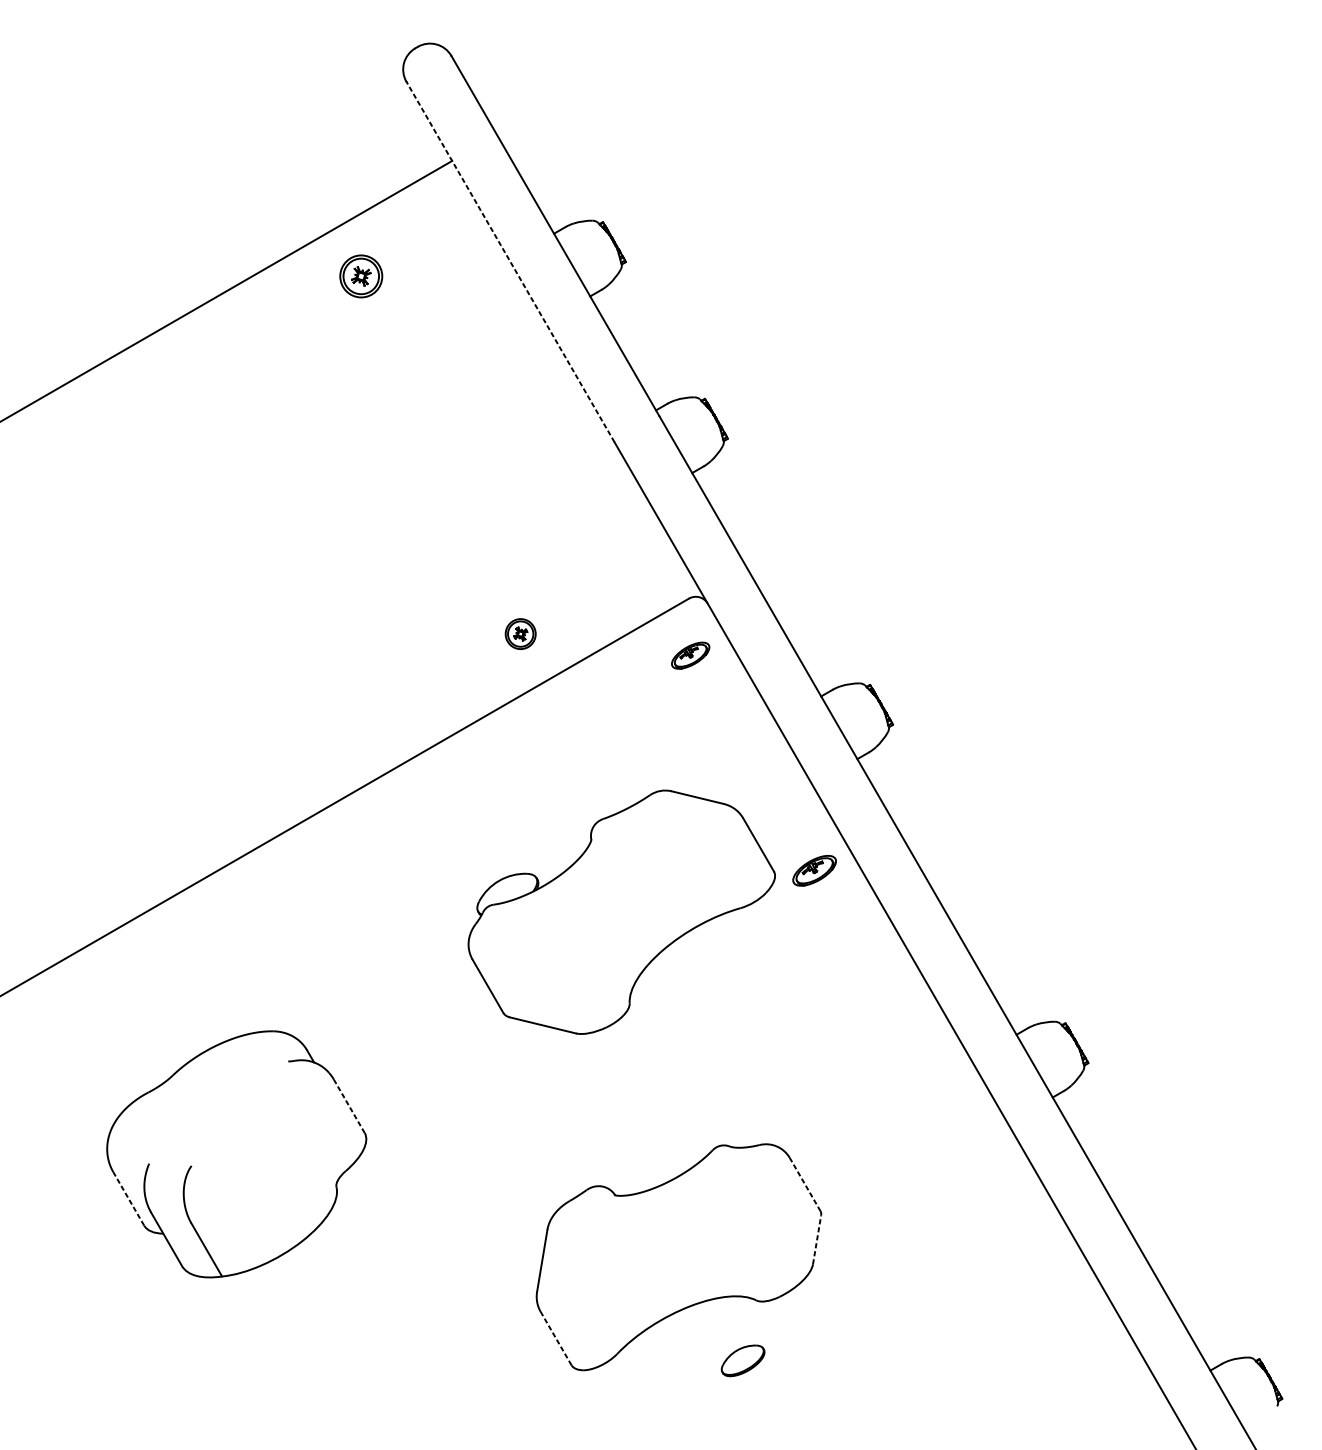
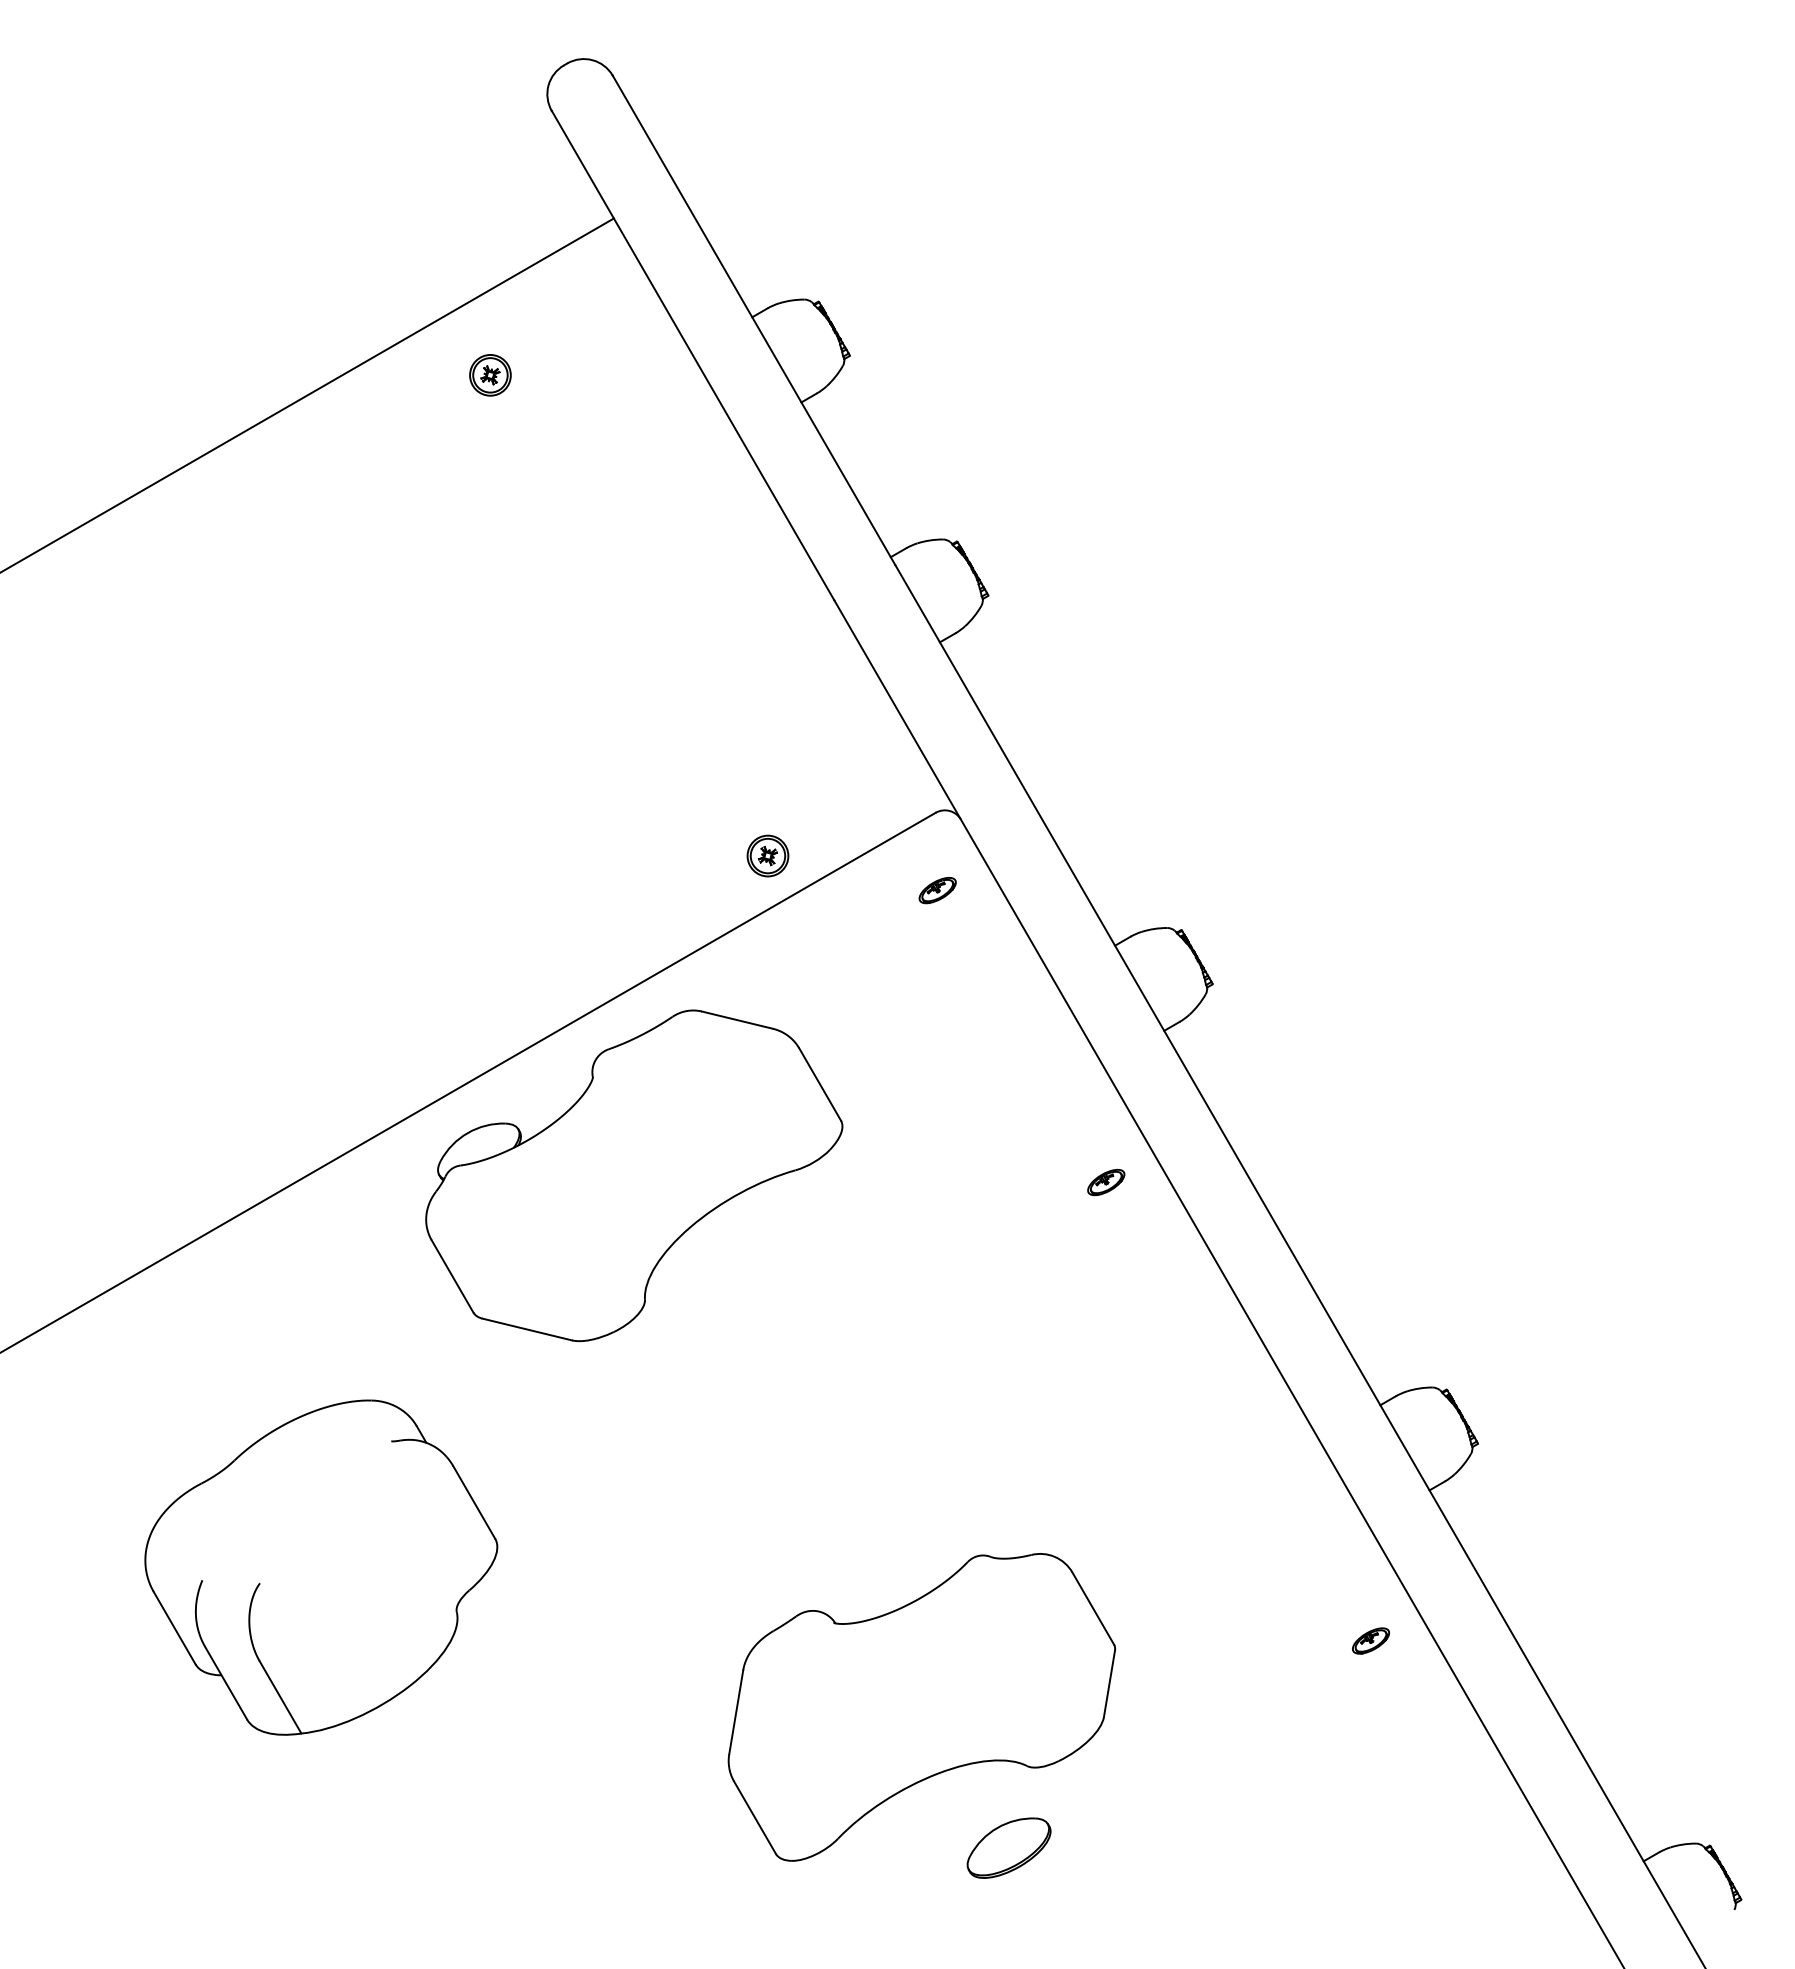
line: (510, 261) -> (693, 355), dashed -> solid
part: (361, 276) -> (490, 375), size x0.71
part: (520, 633) -> (767, 855), moved
part: (690, 655) -> (937, 890), size x0.71
part: (814, 870) -> (1106, 1182), size x0.62
part: (621, 912) -> (634, 1175), moved
line: (349, 1106) -> (474, 1502), dashed -> solid
line: (805, 1184) -> (1093, 1608), dashed -> solid
line: (128, 1199) -> (174, 1628), dashed -> solid
part: (1010, 1208) -> (1371, 1640), added
line: (817, 1239) -> (1109, 1683), dashed -> solid
line: (556, 1338) -> (755, 1817), dashed -> solid
part: (742, 1360) -> (1008, 1847), size x1.43

